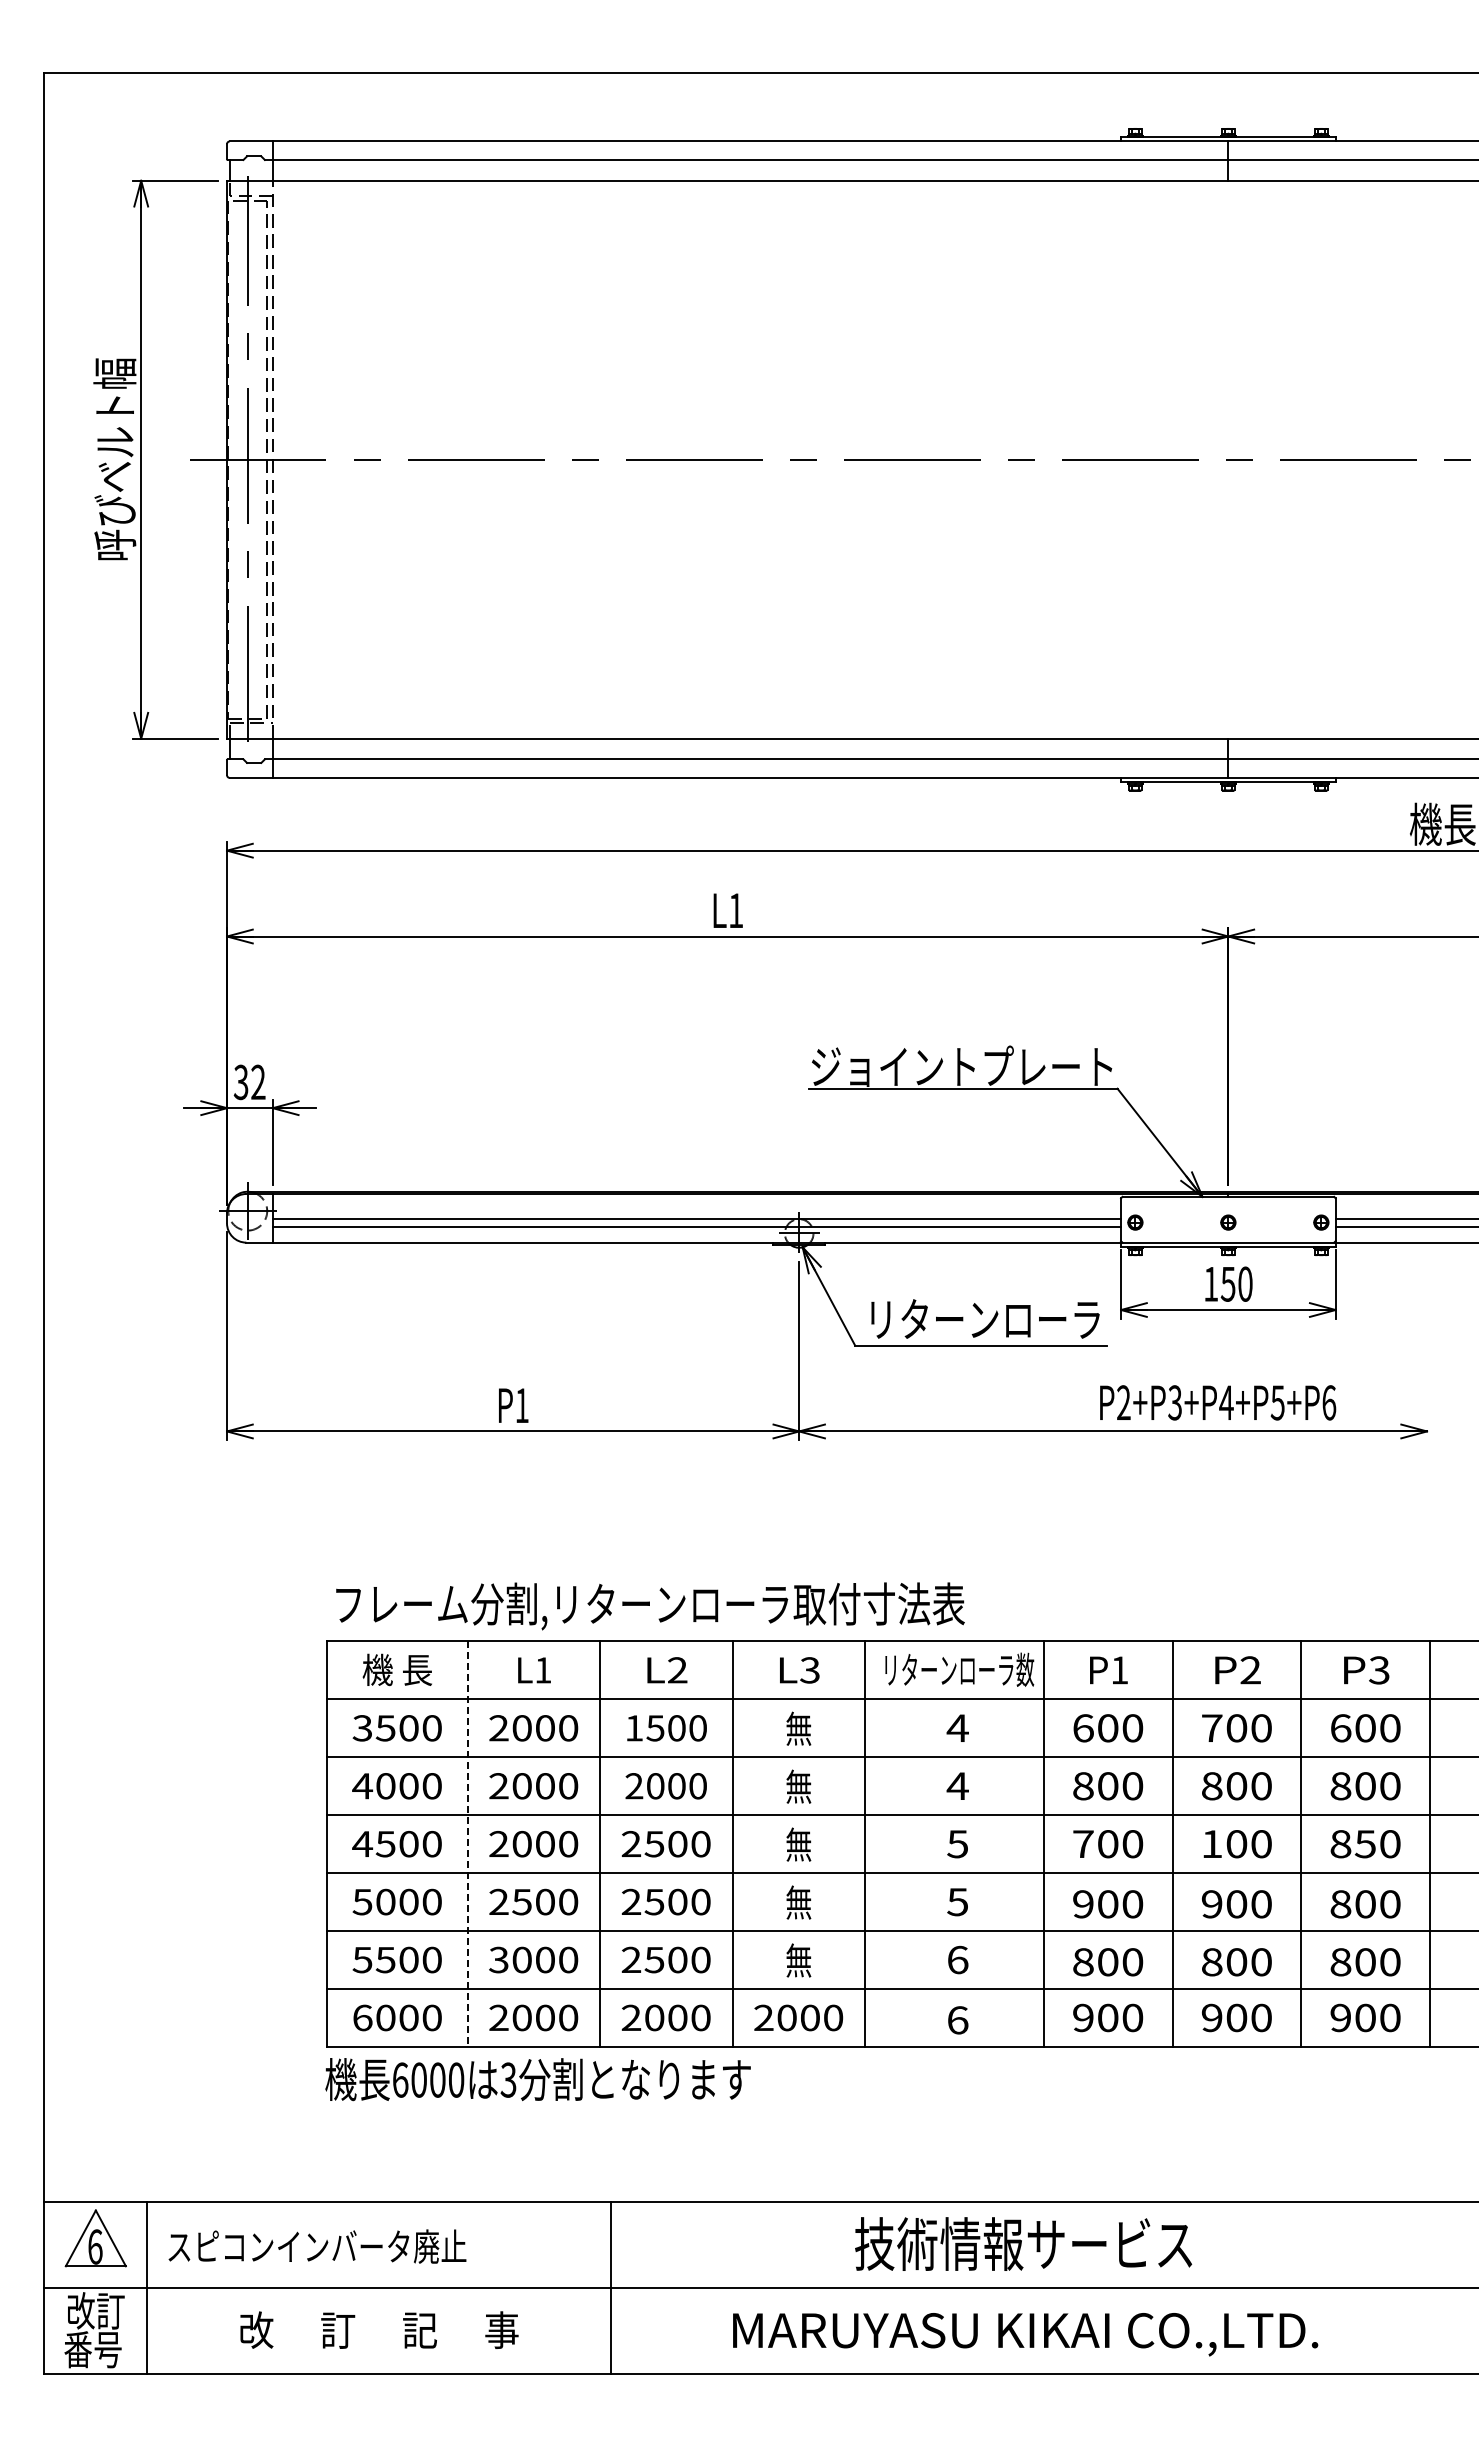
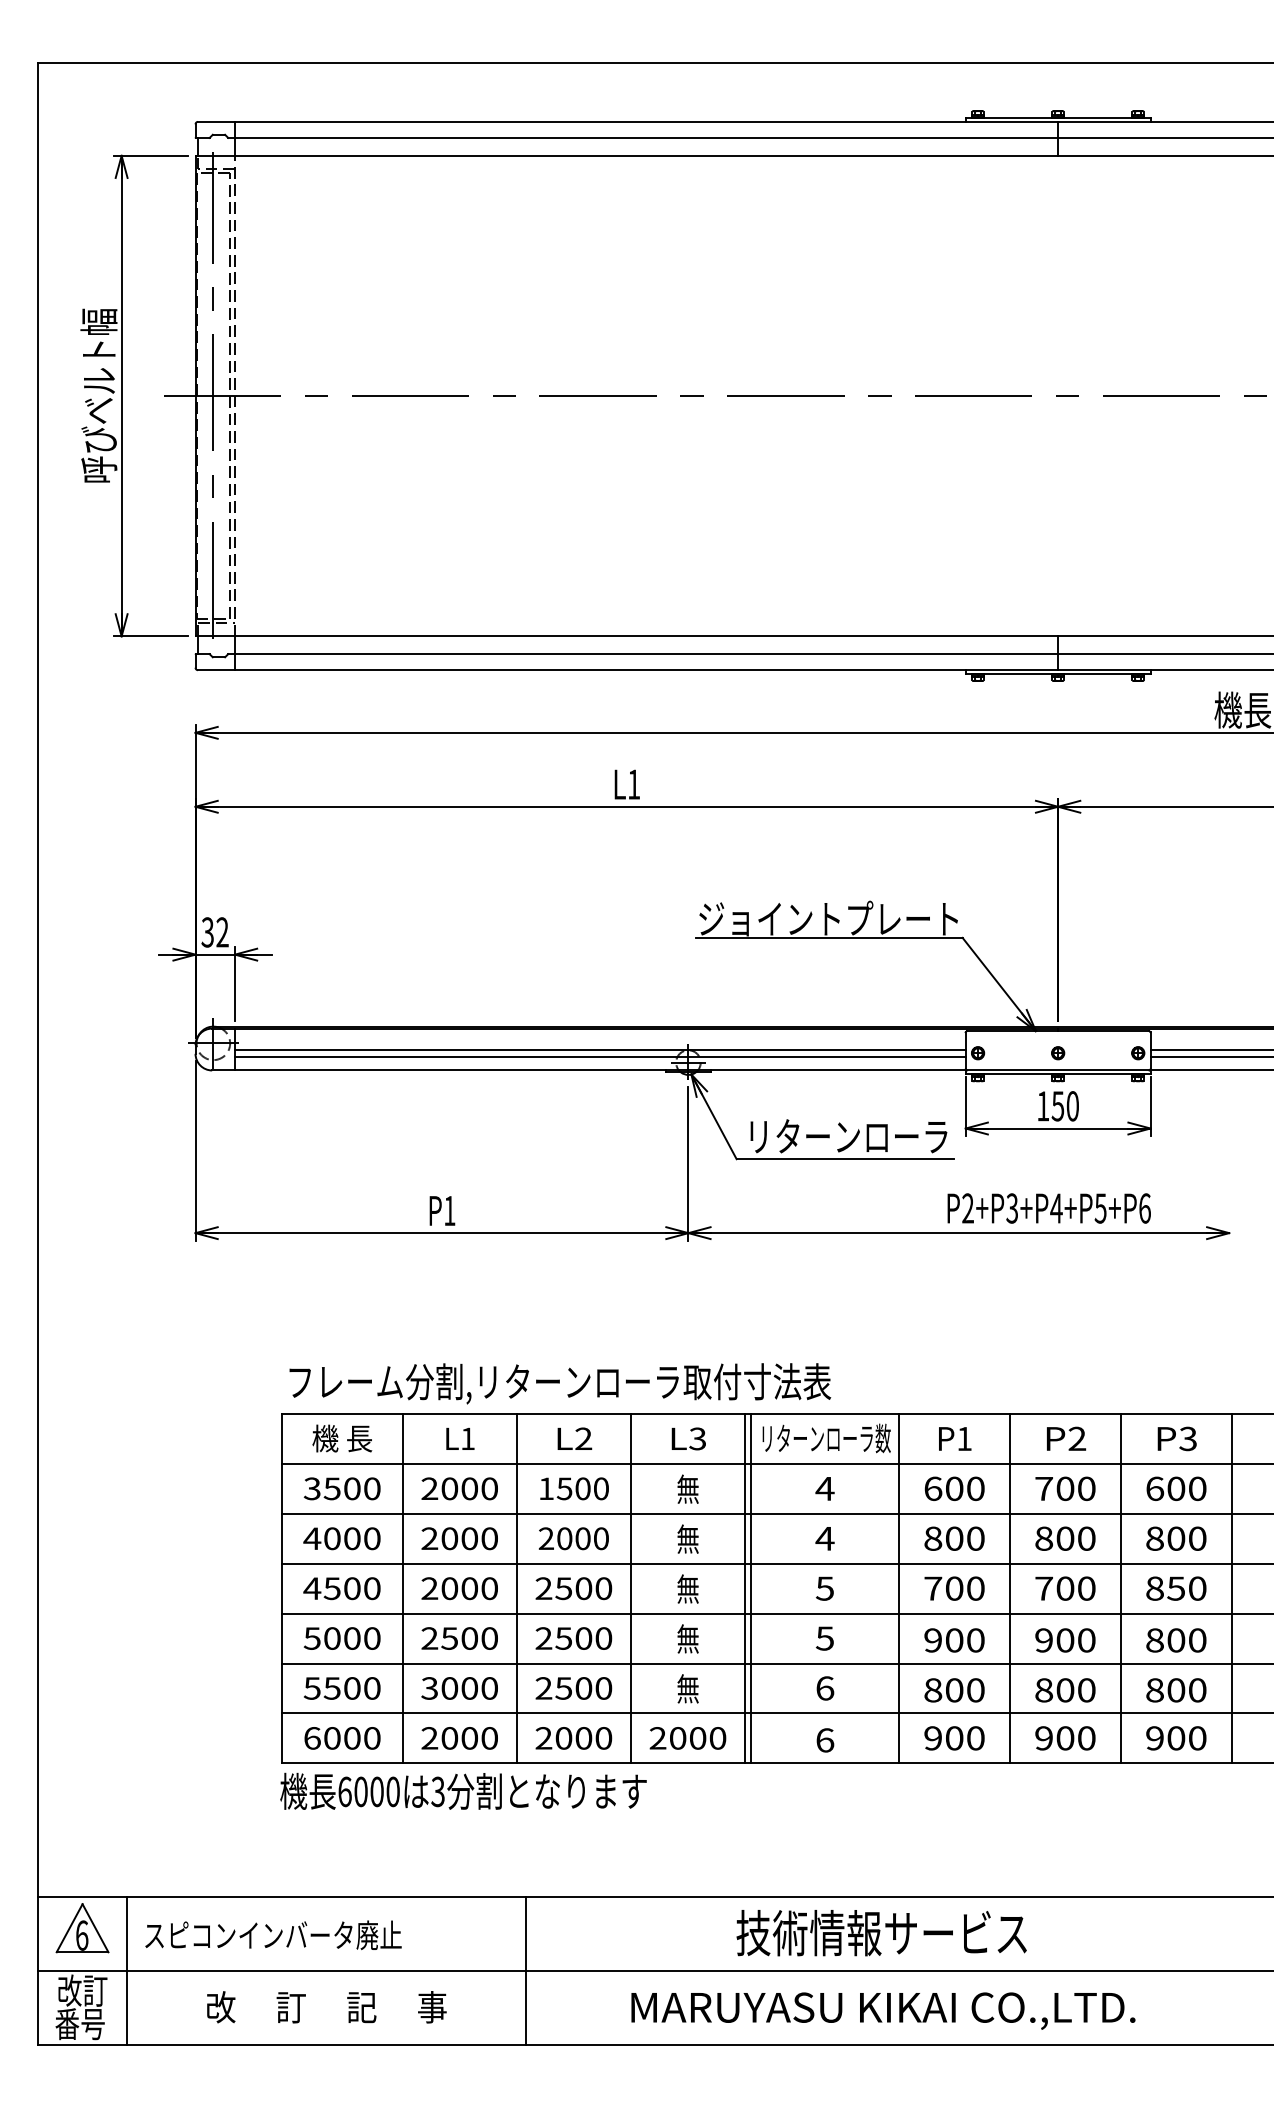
line: (872, 1843) -> (751, 1588), added
text: (1212, 1843) -> (1044, 1588), 100 -> 700
line: (467, 1844) -> (402, 1588), dashed -> solid

